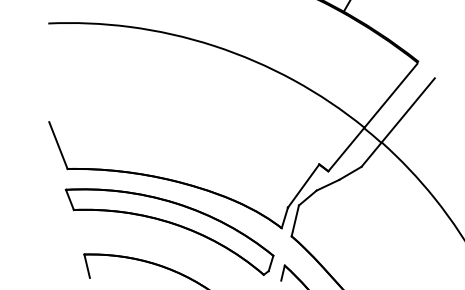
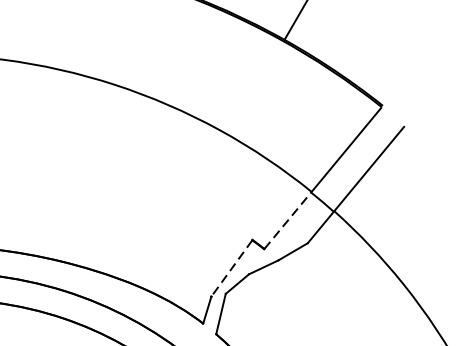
line: (346, 149) -> (288, 220), solid -> dashed
line: (303, 186) -> (231, 268), solid -> dashed

